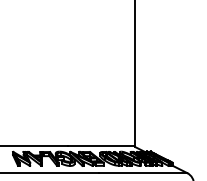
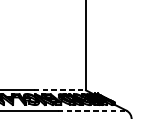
line: (101, 146) -> (59, 89), solid -> dashed
line: (143, 173) -> (92, 110), solid -> dashed

